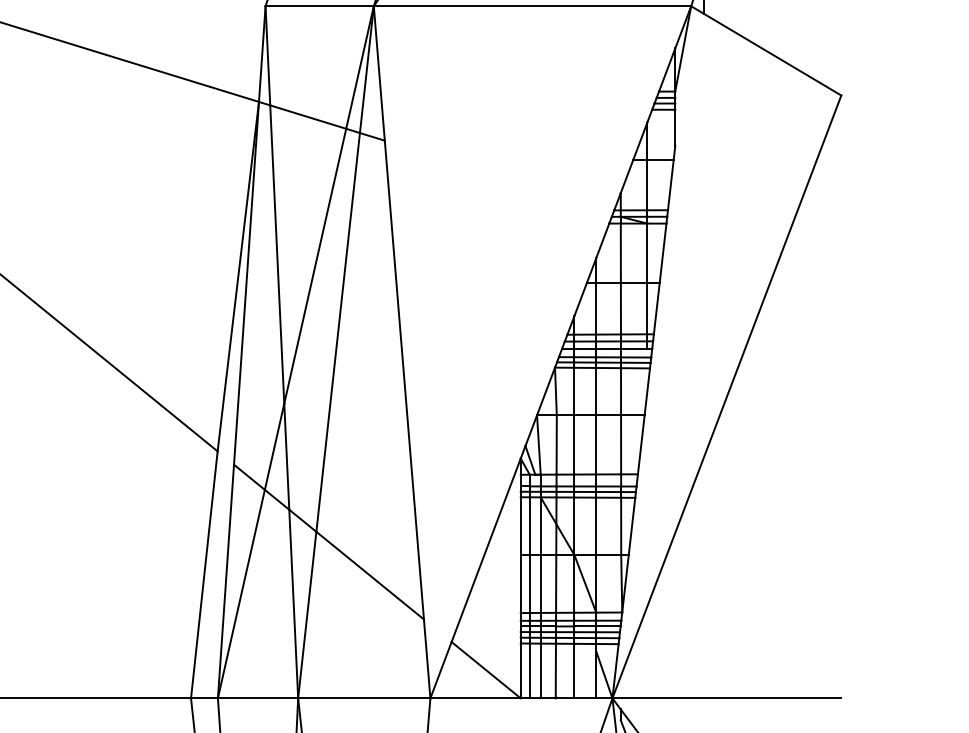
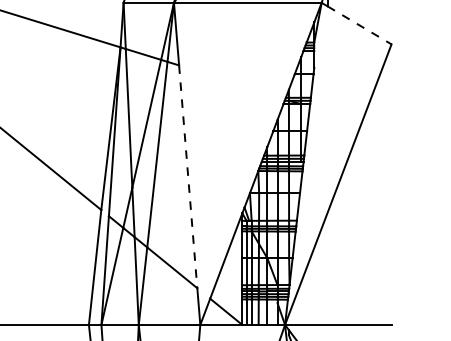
line: (774, 54) -> (360, 25), solid -> dashed
line: (404, 379) -> (188, 176), solid -> dashed

